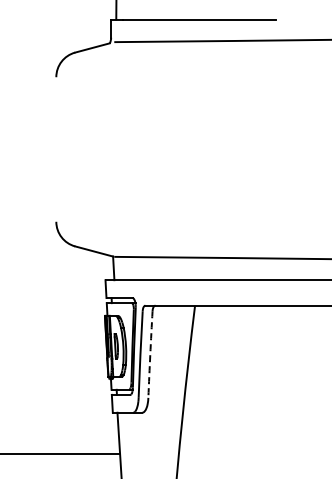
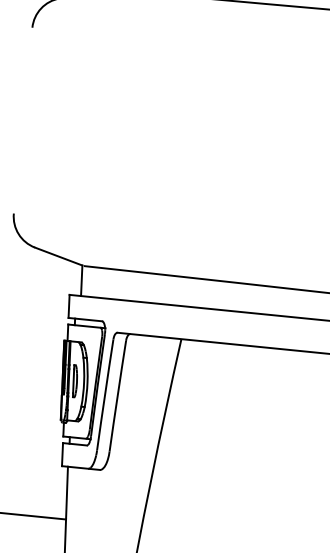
arc: (150, 354) -> (117, 396), dashed -> solid

